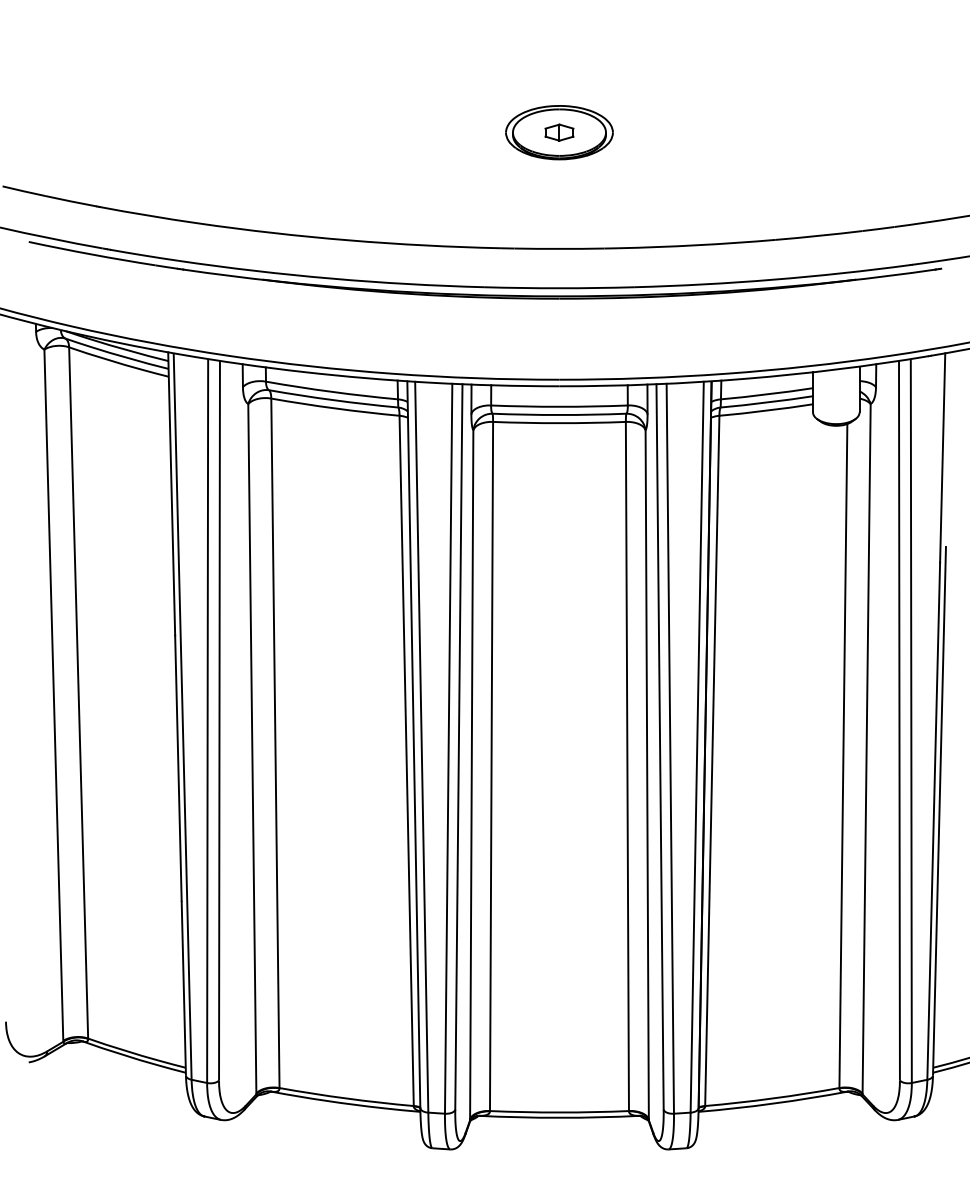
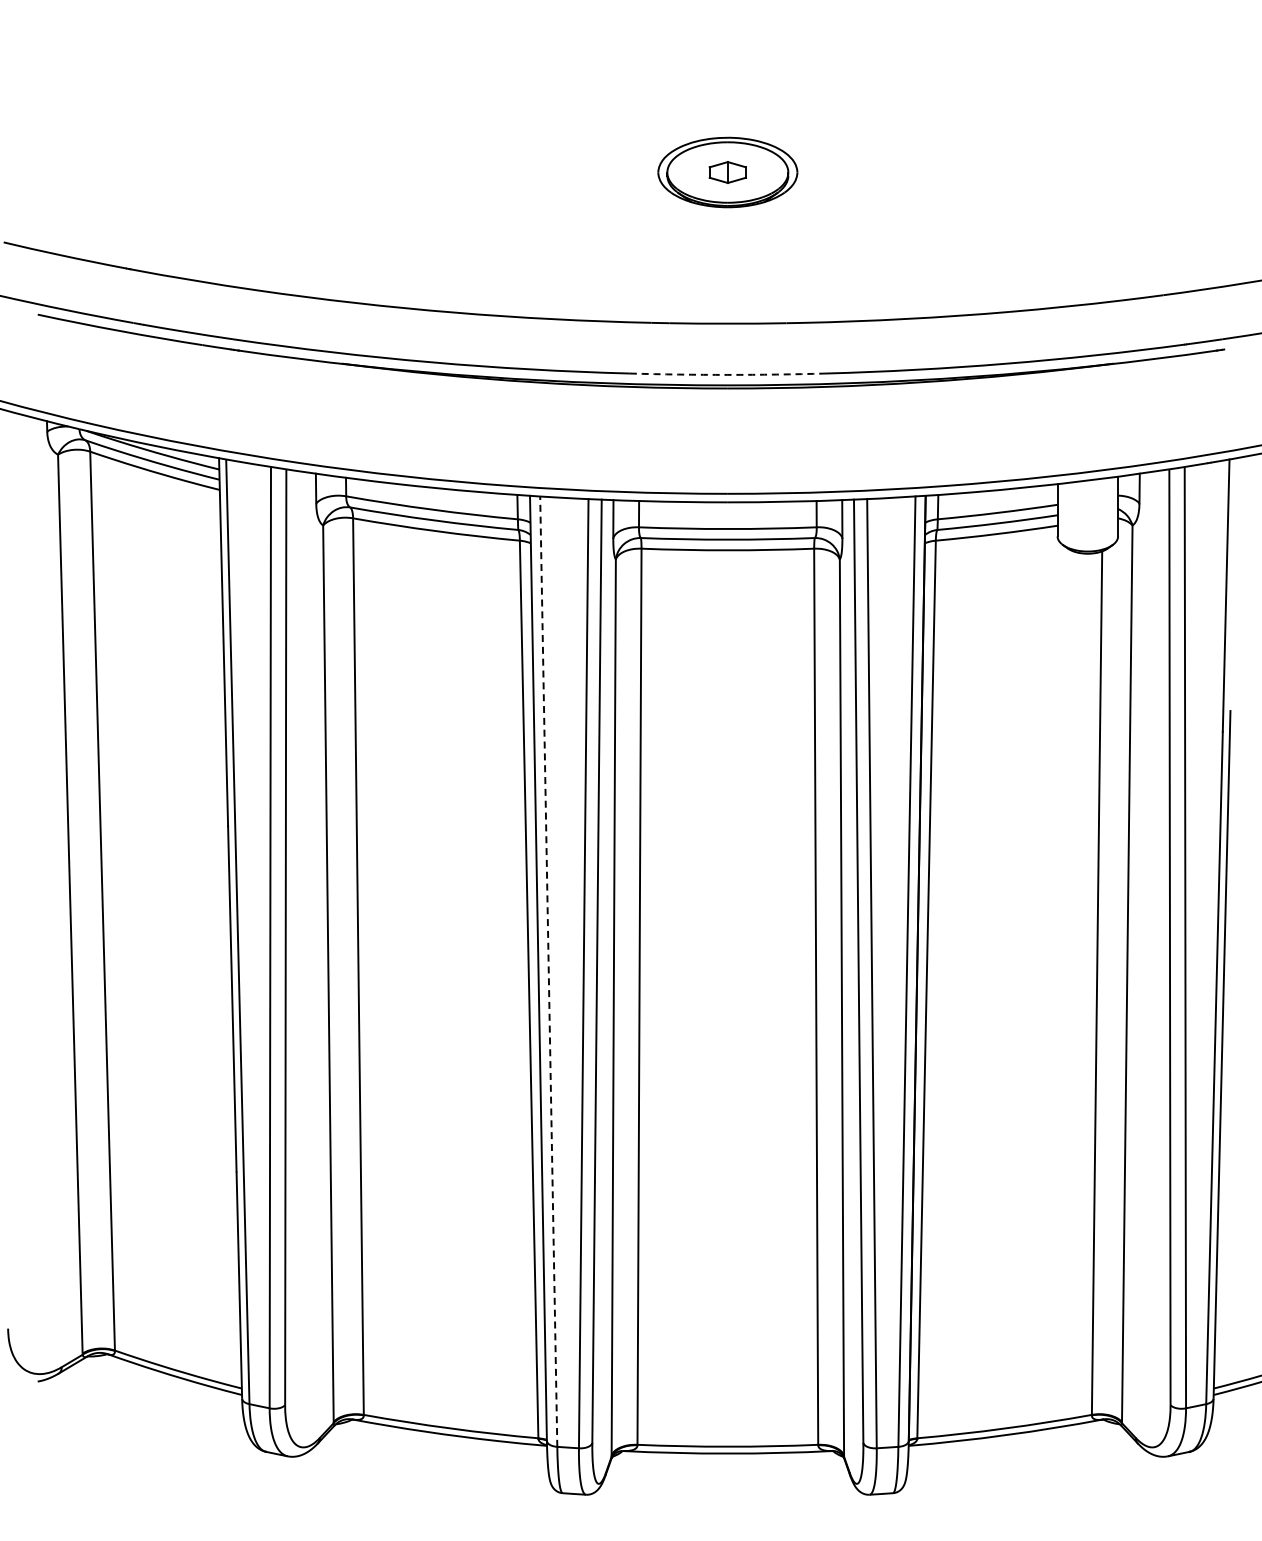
arc: (559, 287) -> (727, 374), solid -> dashed
line: (421, 747) -> (548, 971), solid -> dashed

